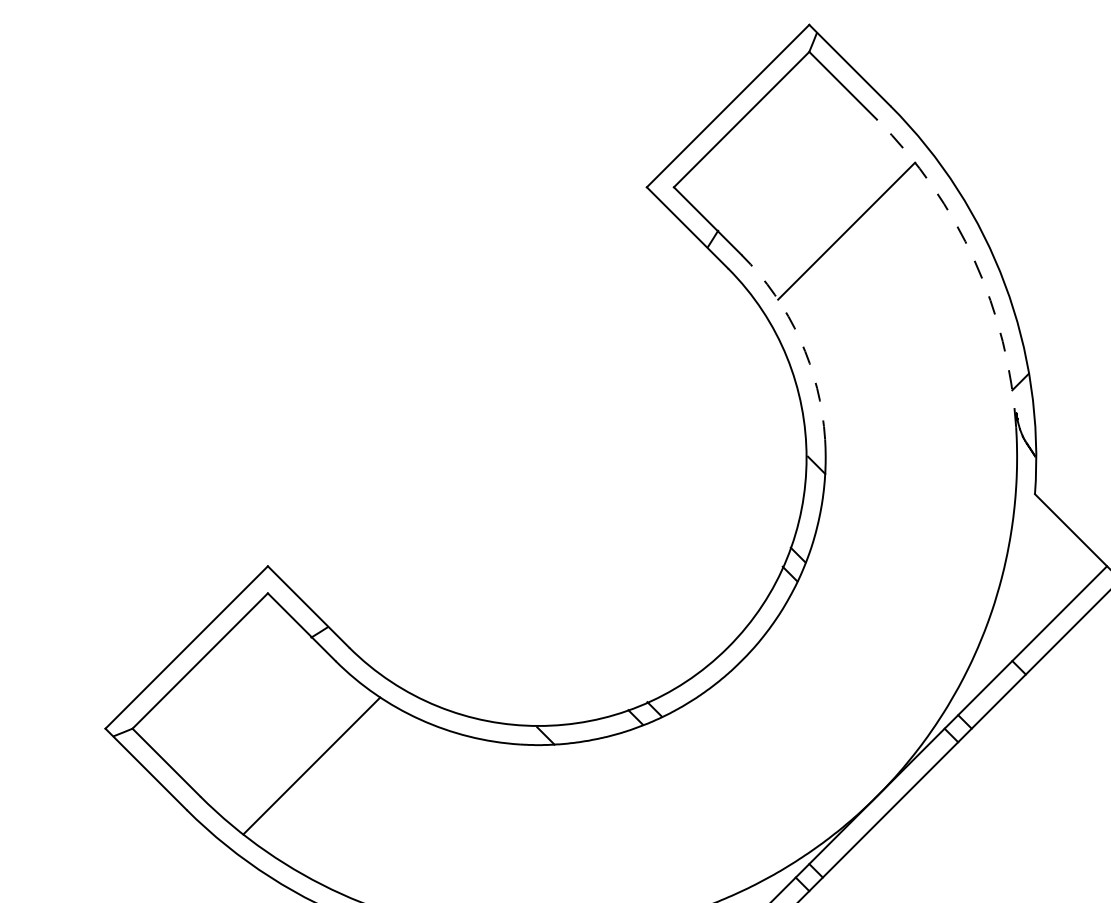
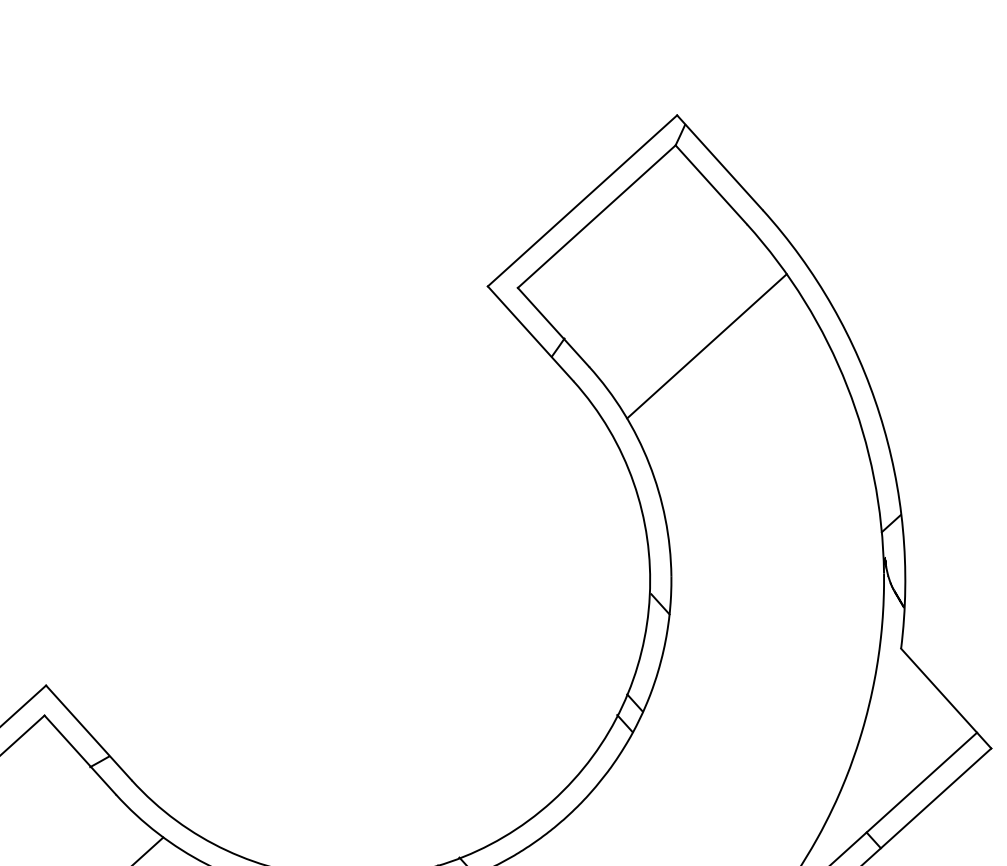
arc: (974, 260) -> (847, 386), dashed -> solid
arc: (800, 339) -> (649, 463), dashed -> solid

